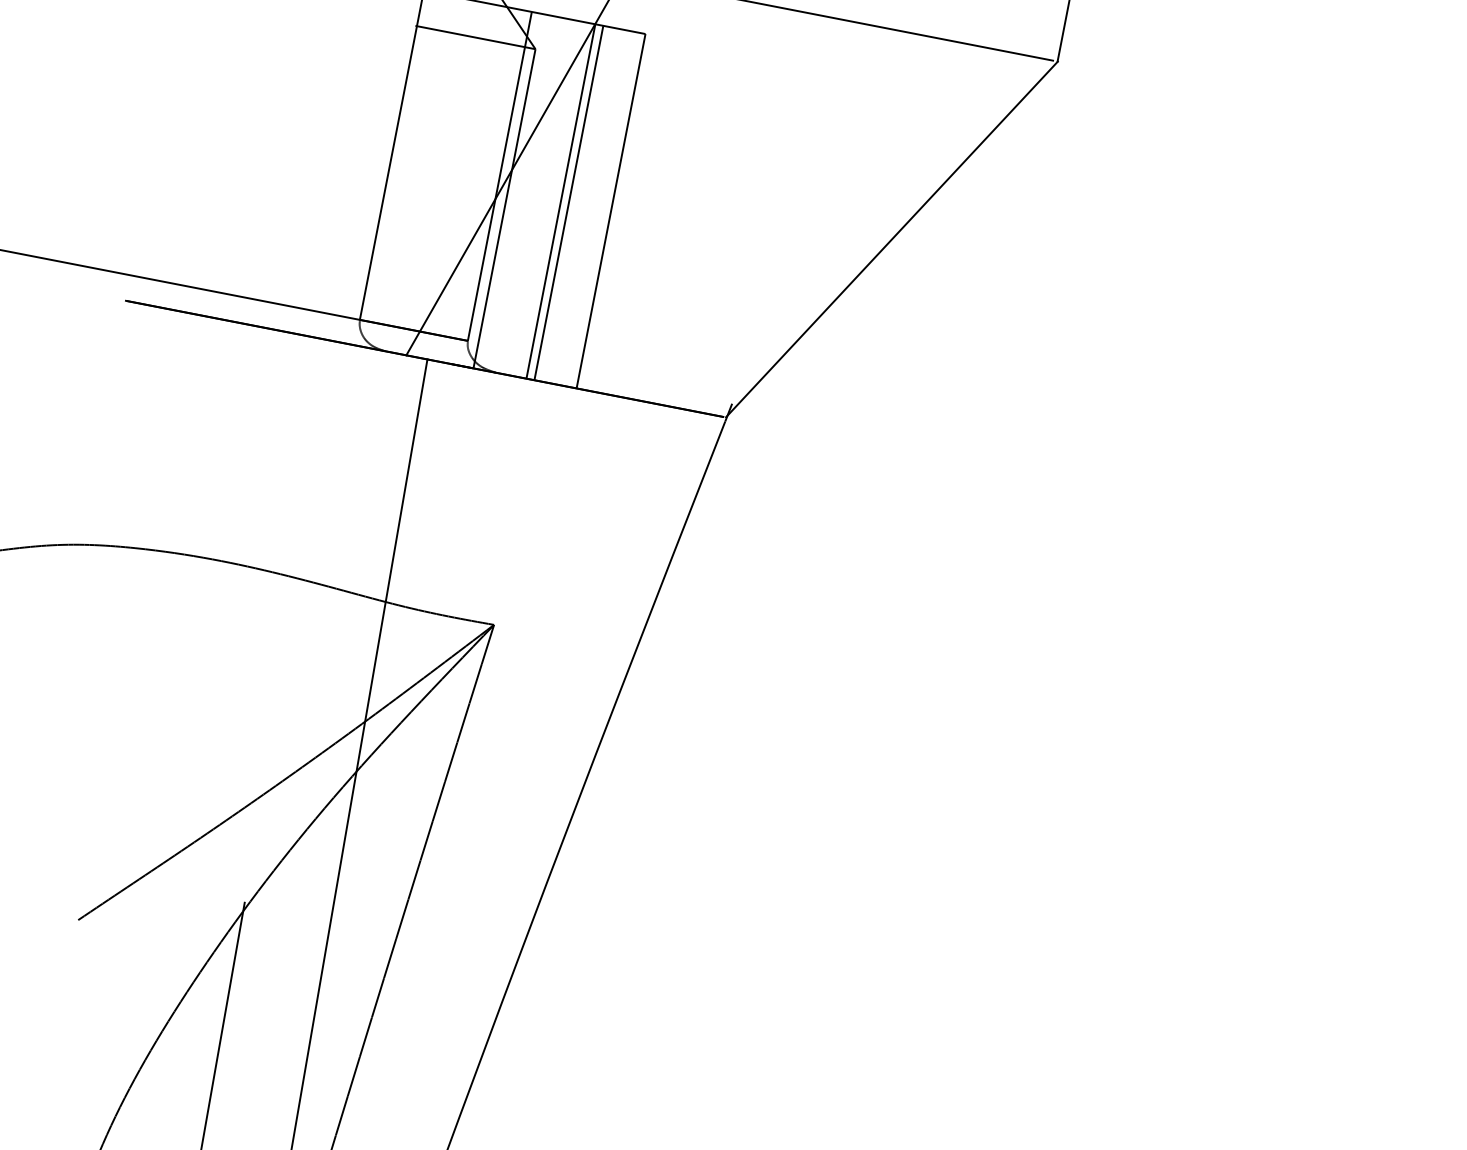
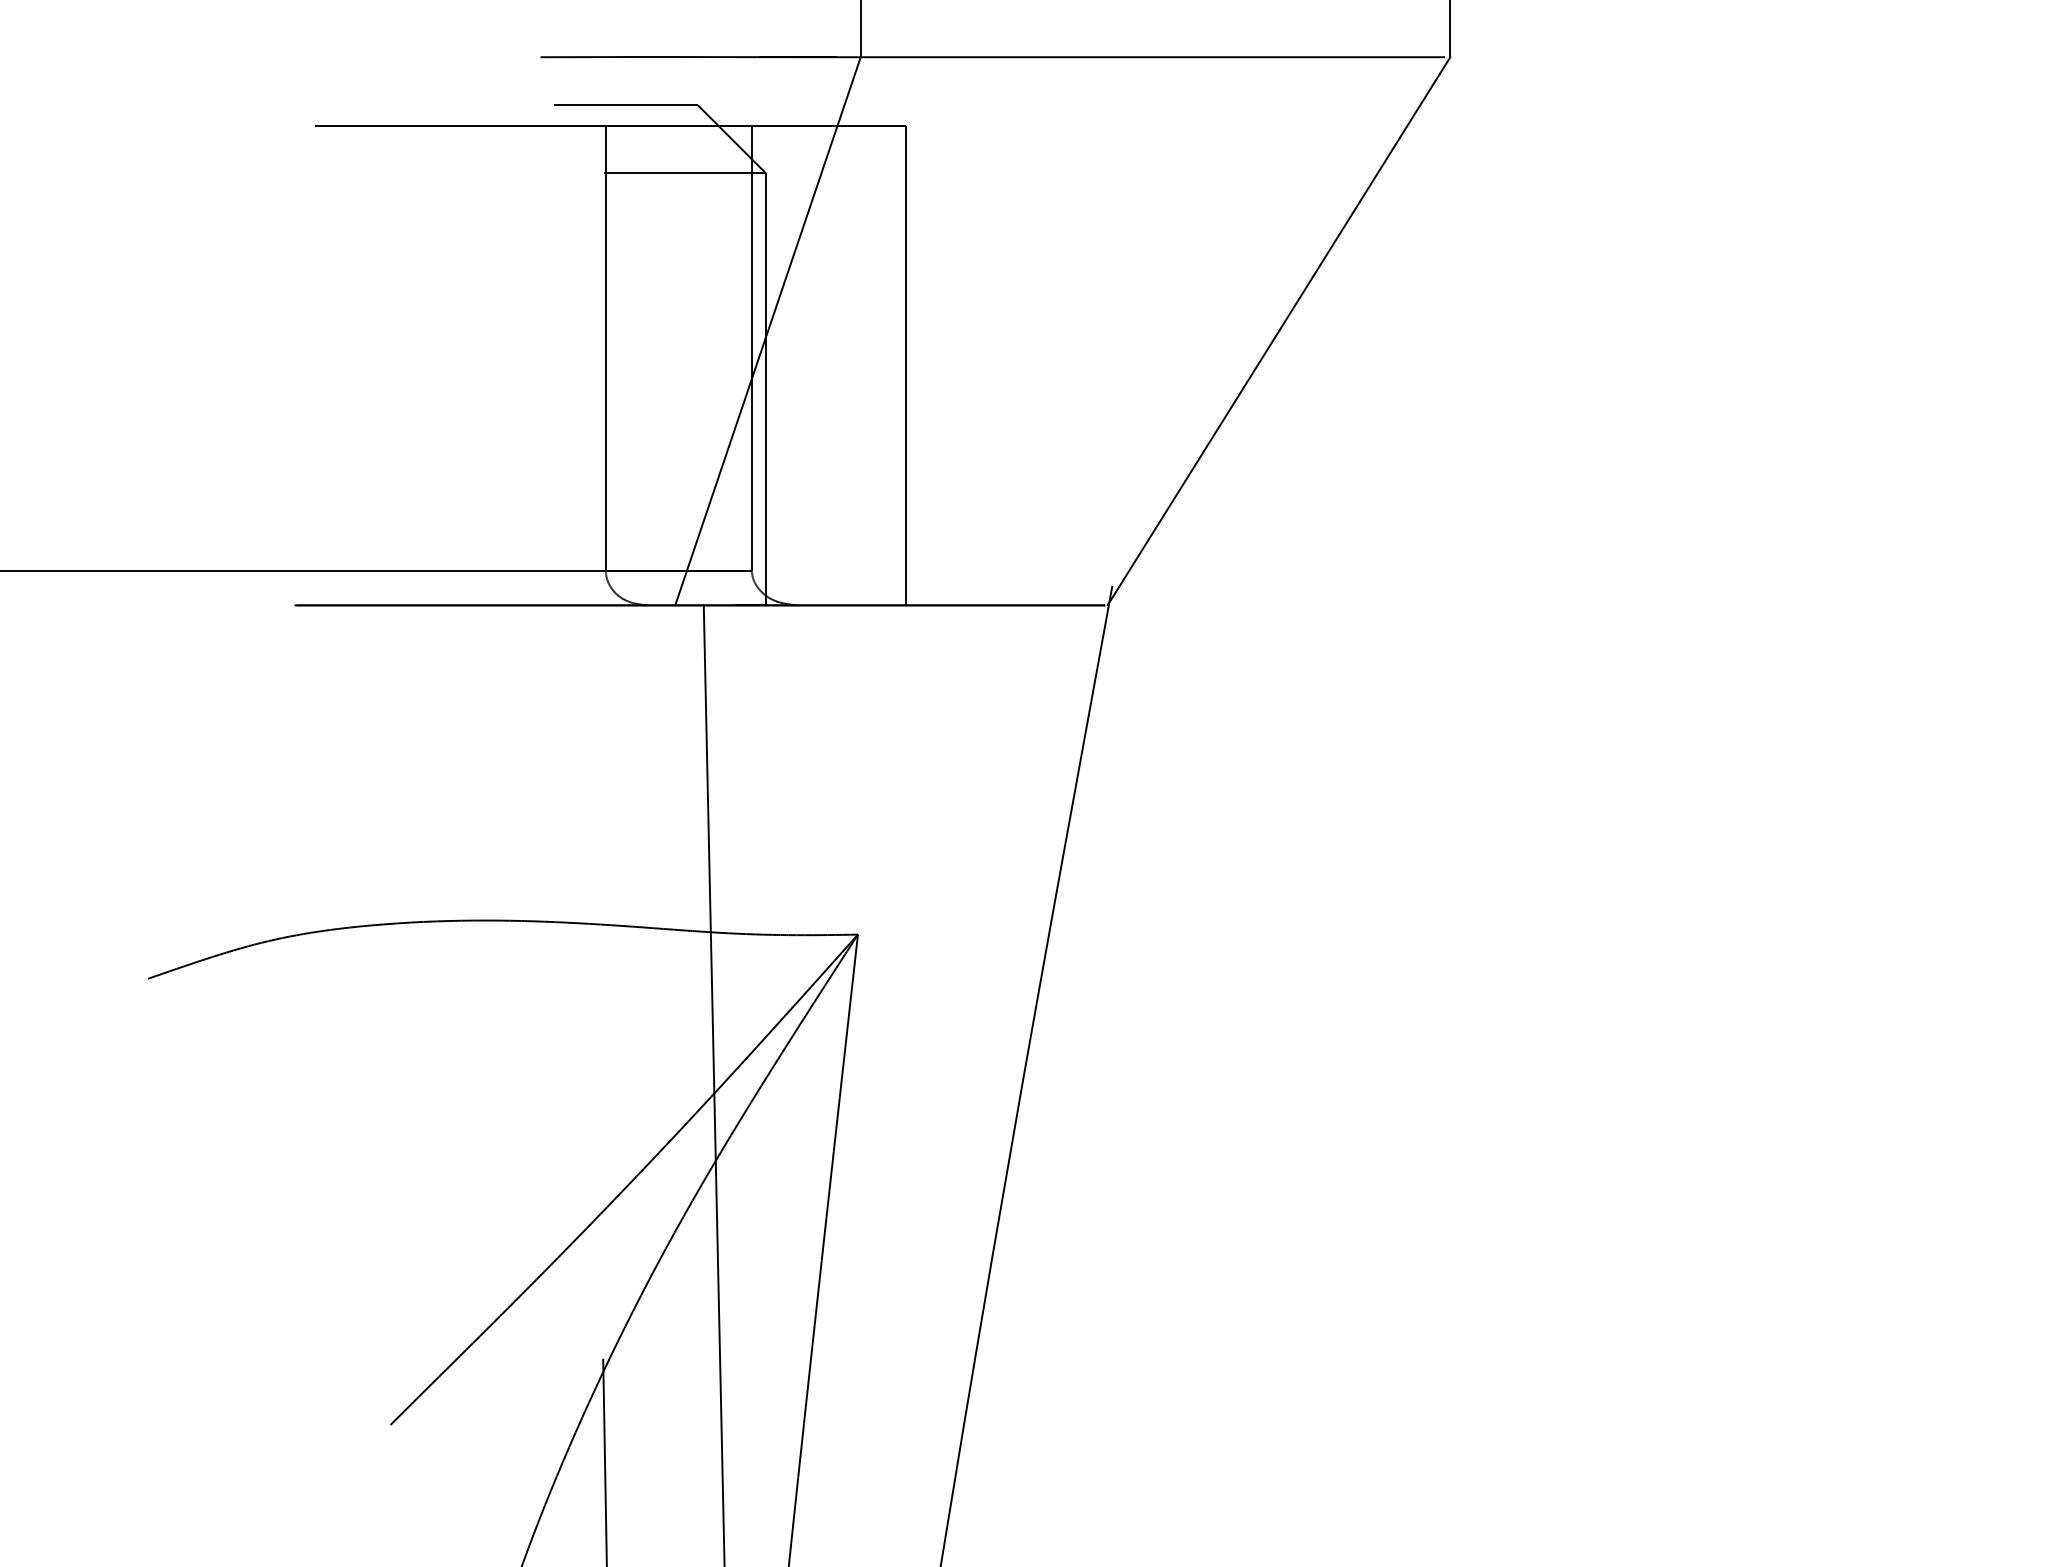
line: (560, 201) -> (837, 365), removed
line: (568, 202) -> (848, 365), removed

